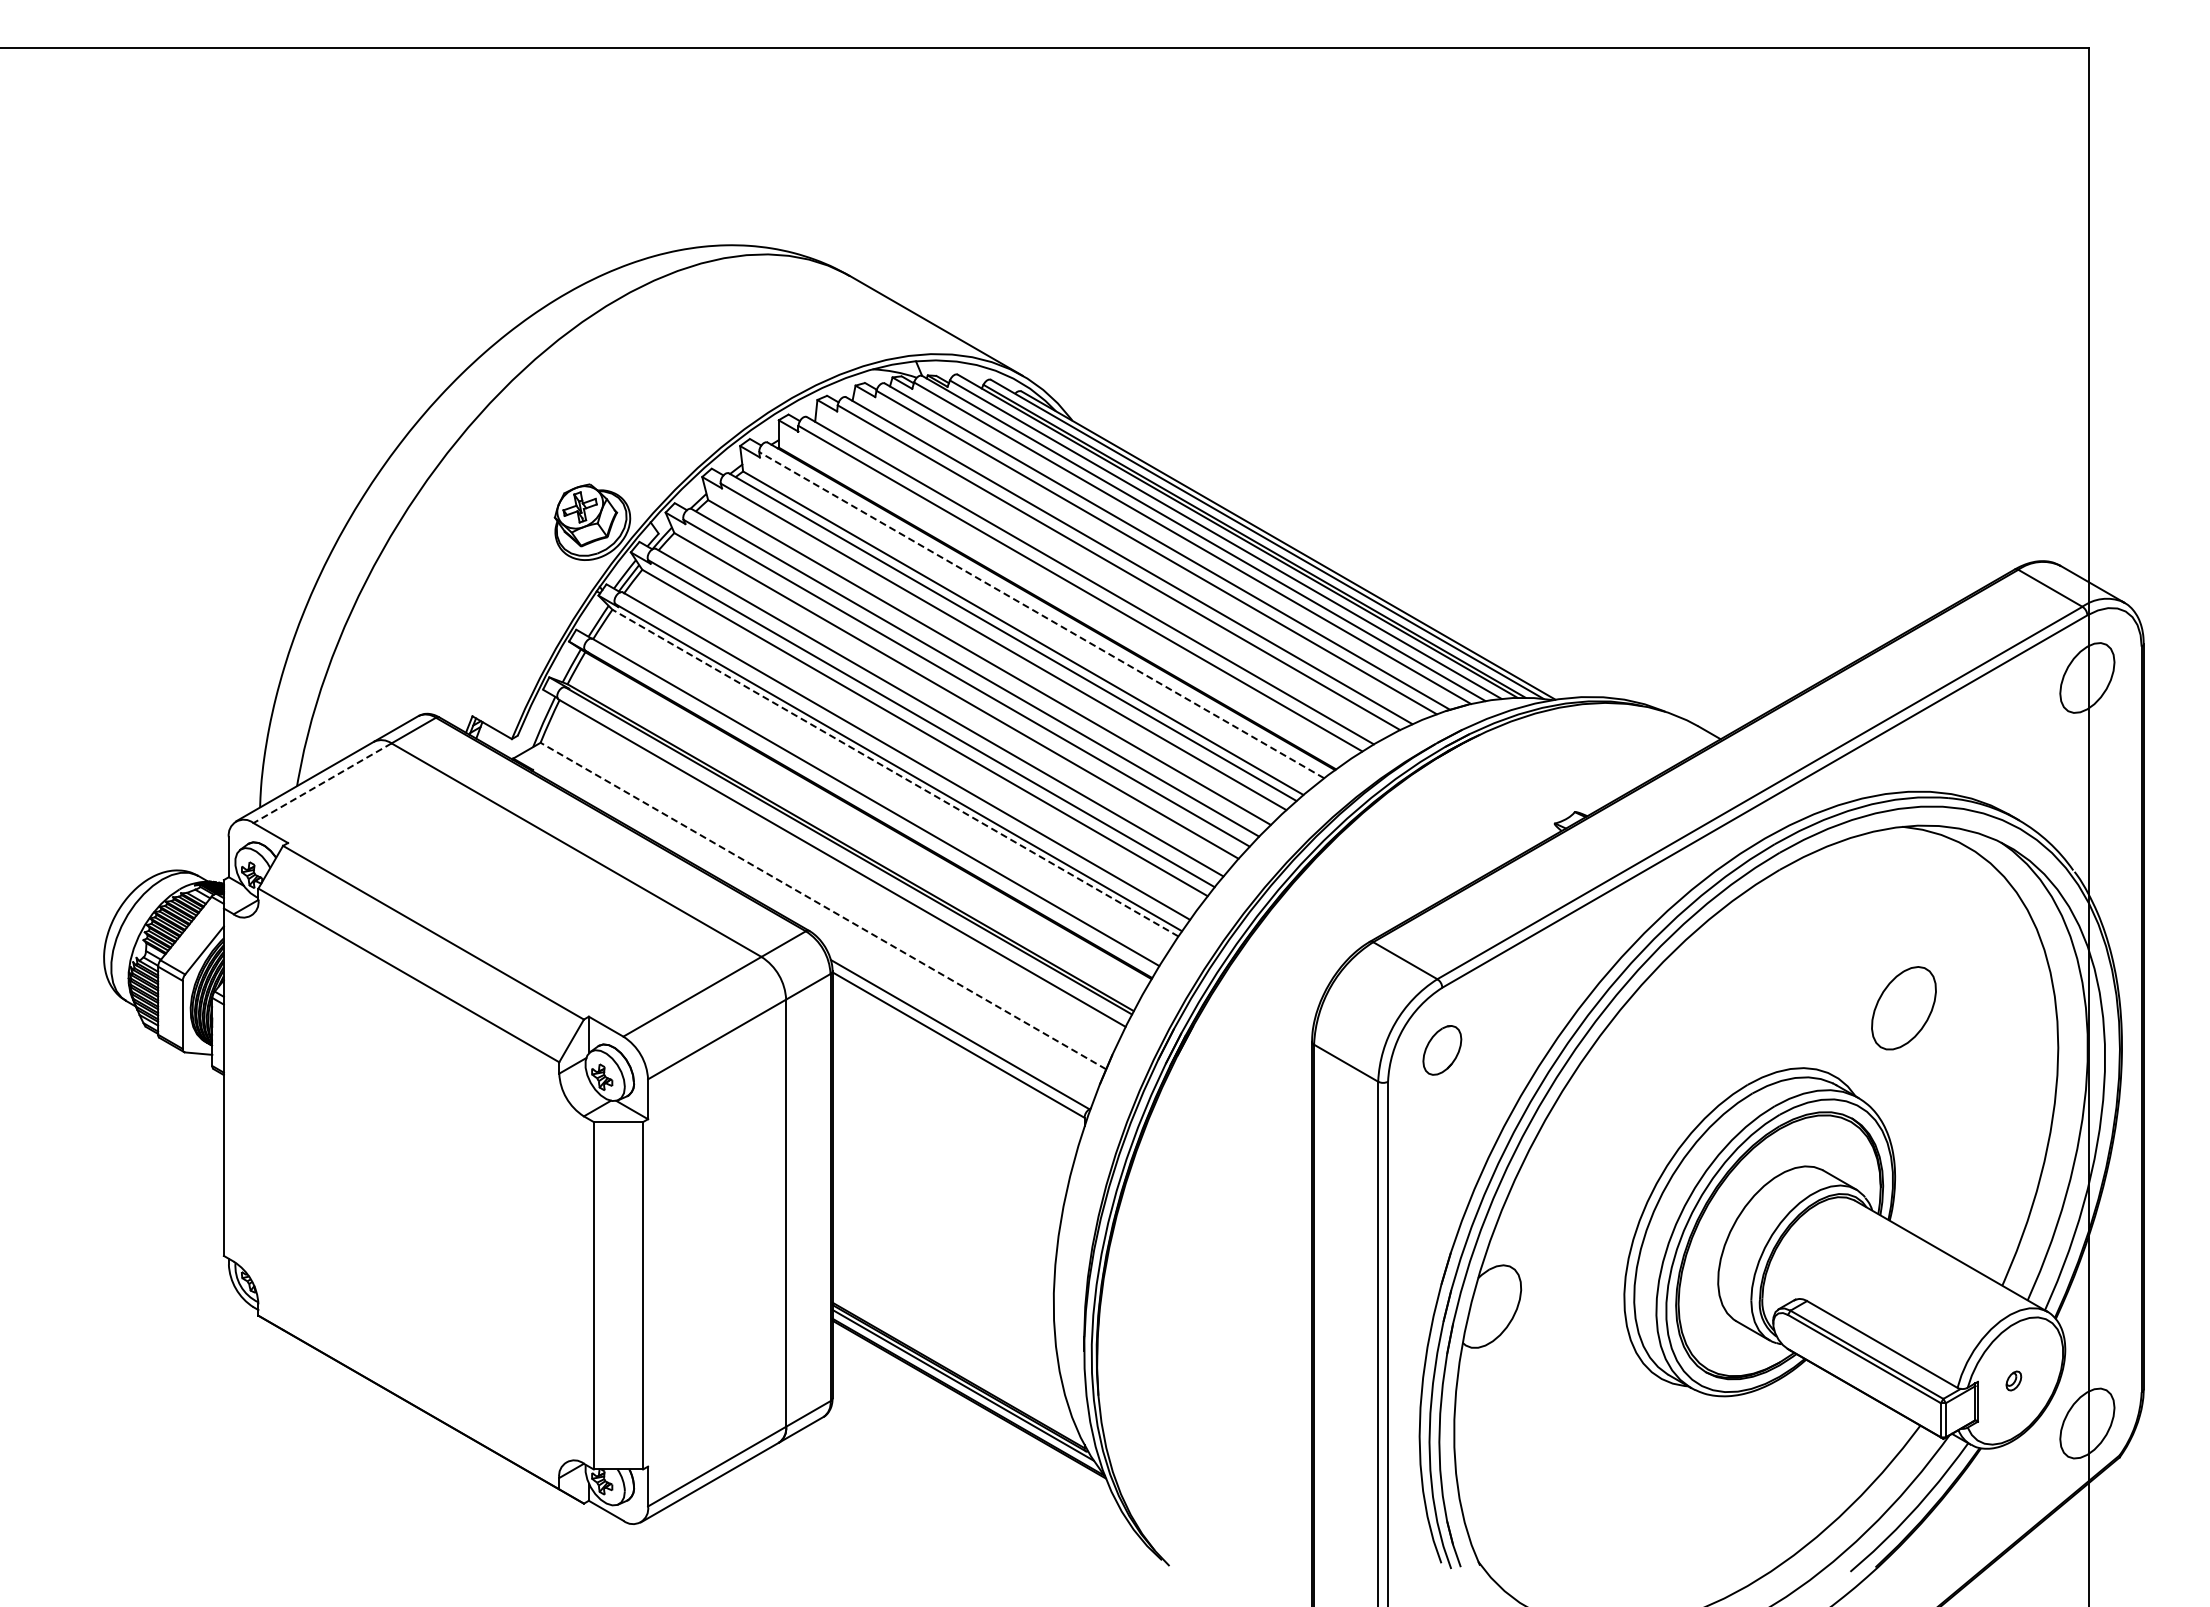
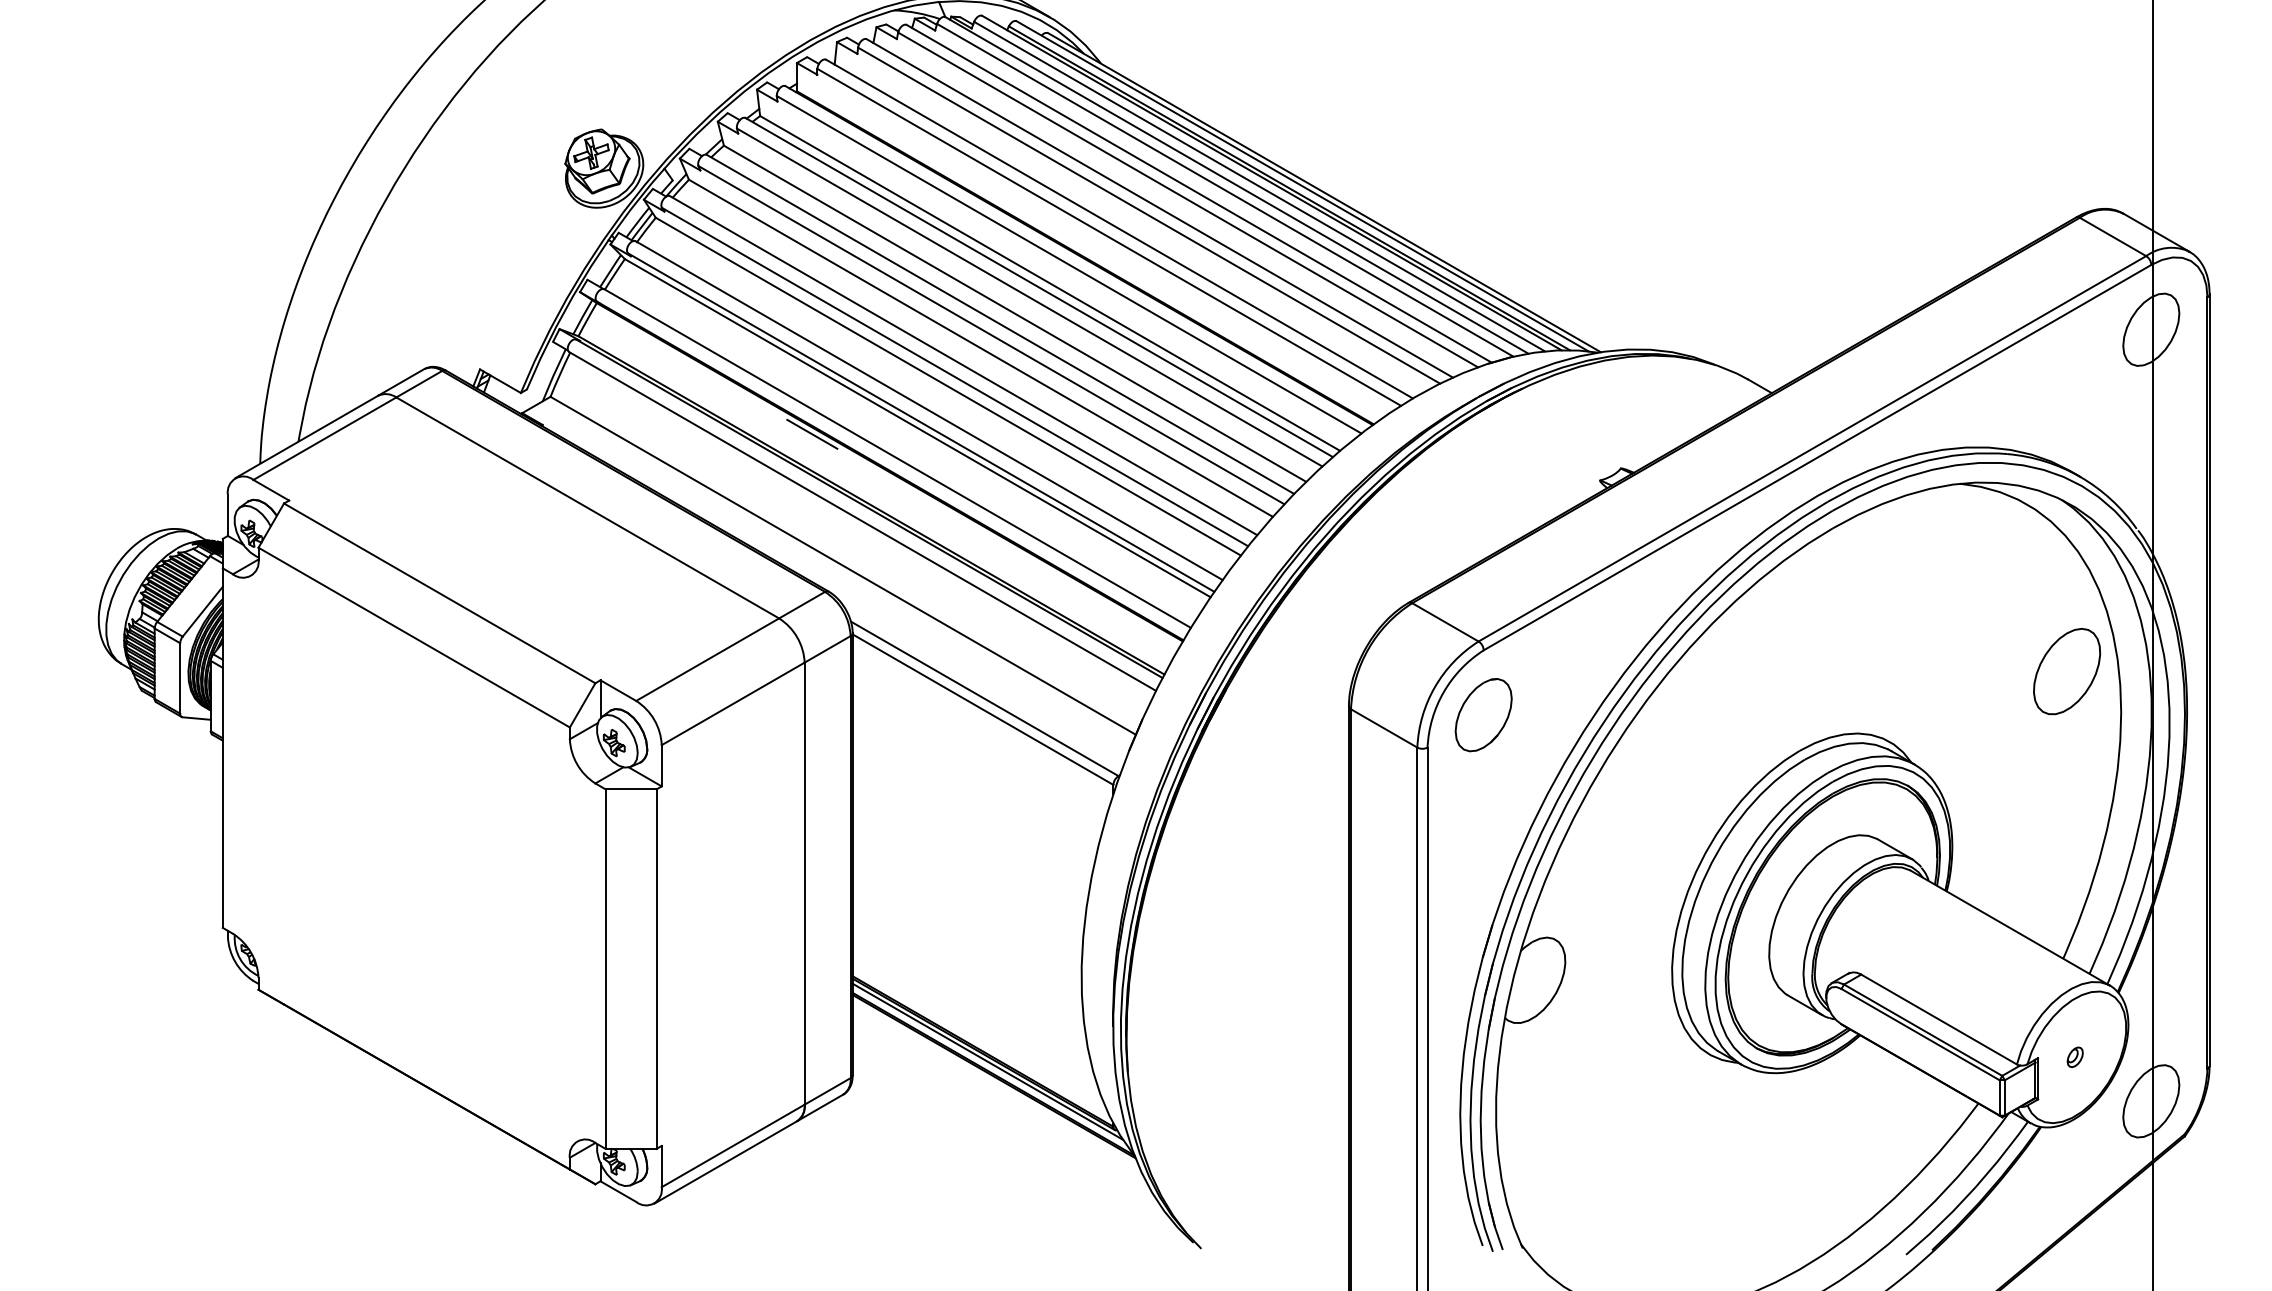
line: (1041, 614) -> (1068, 264), dashed -> solid
line: (895, 773) -> (917, 428), dashed -> solid
line: (793, 778) -> (812, 433), added
line: (322, 783) -> (324, 438), dashed -> solid
line: (822, 905) -> (842, 565), dashed -> solid
part: (1903, 1008) -> (2066, 671), moved
part: (1442, 1050) -> (1483, 715), size x1.43

